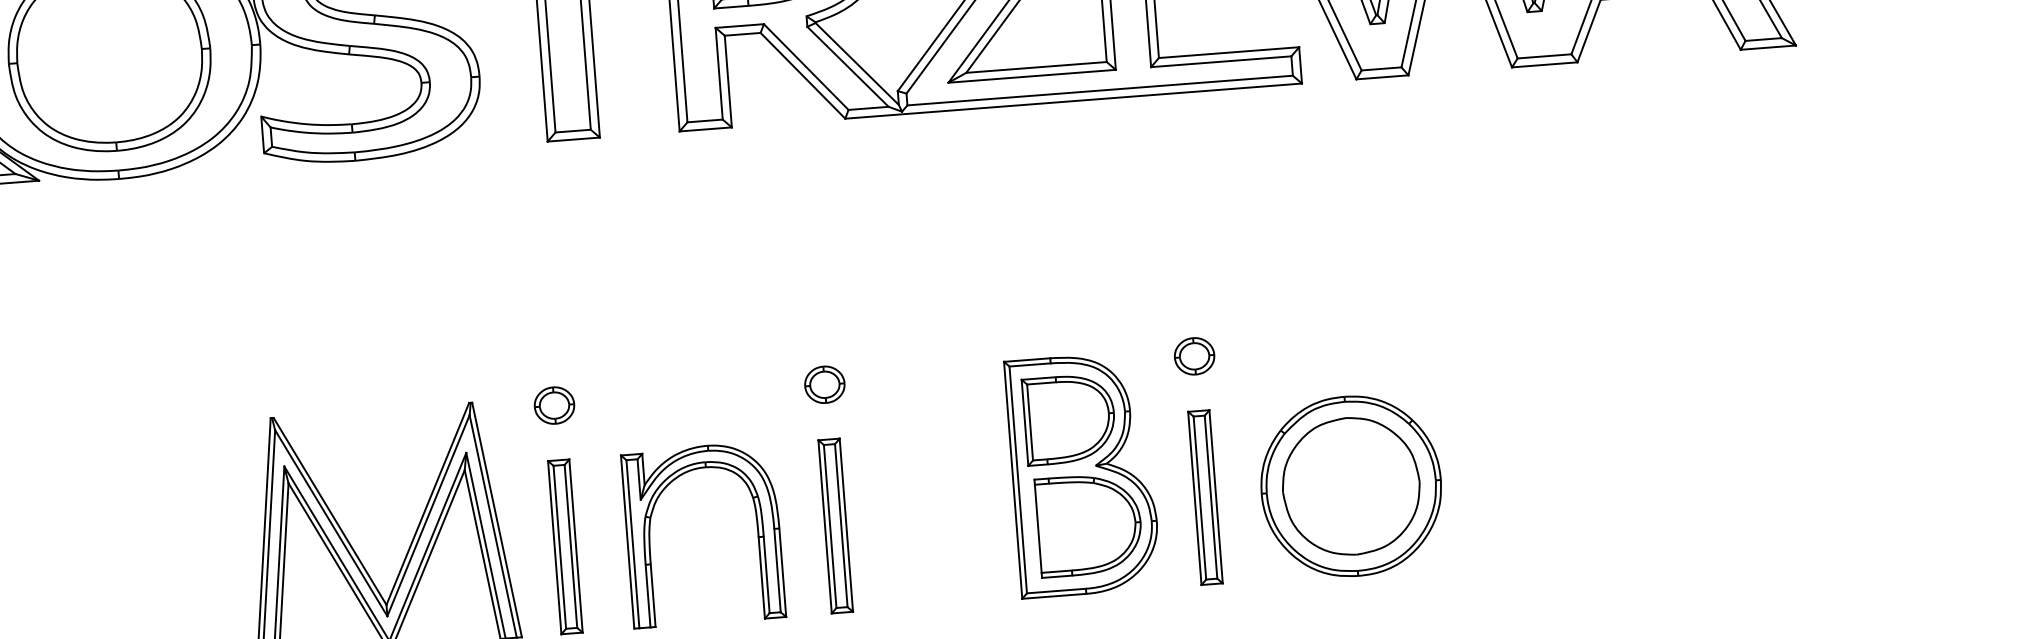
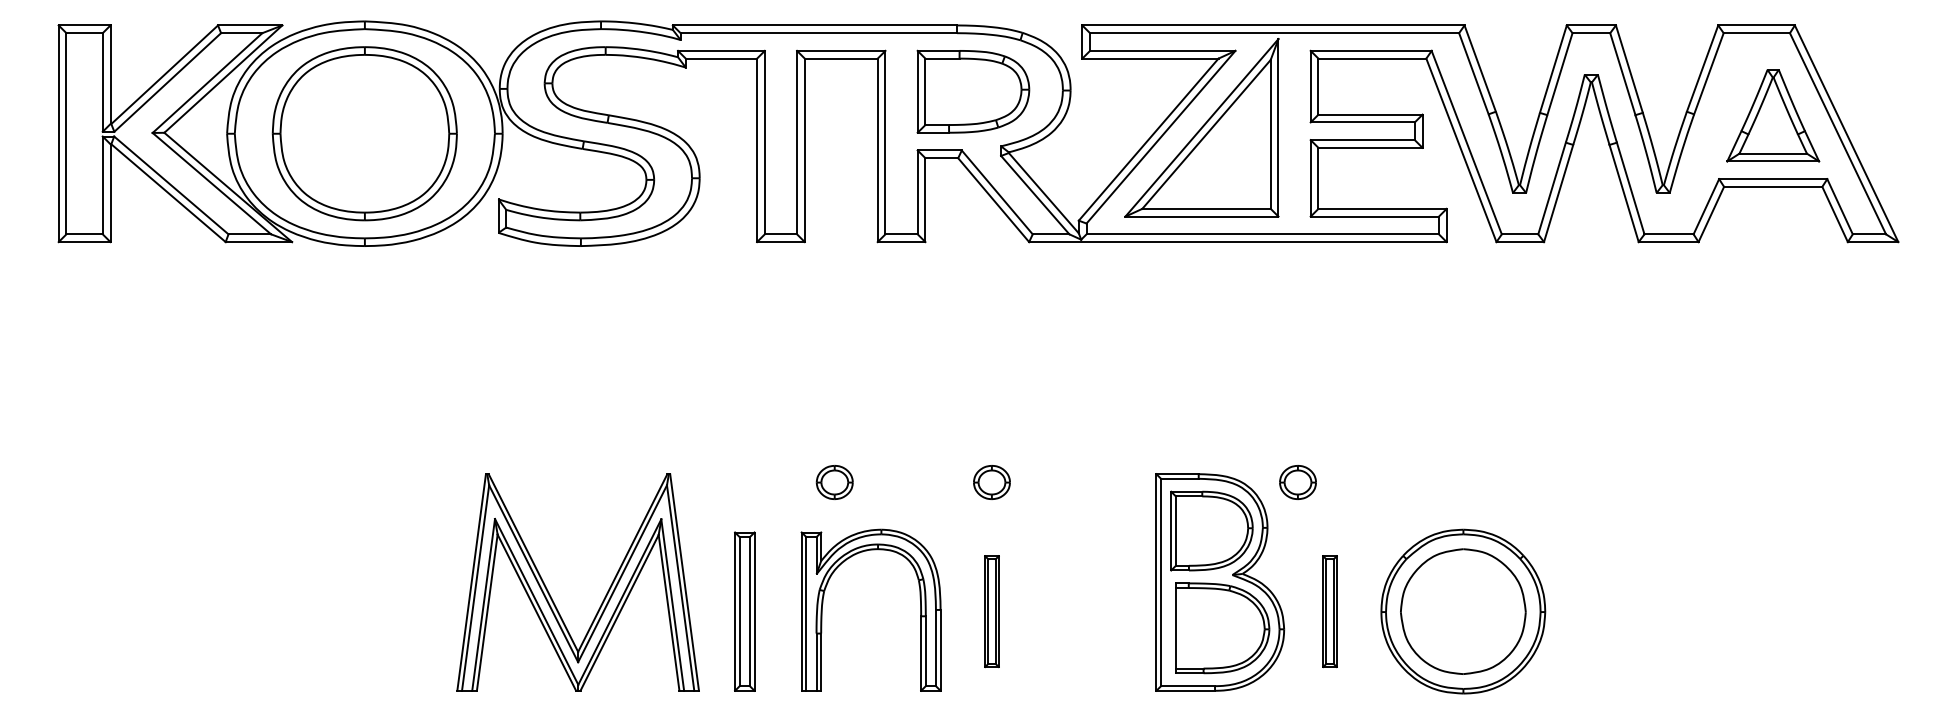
part: (1194, 356) -> (1297, 482), moved
part: (554, 405) -> (834, 482), moved
part: (1204, 497) -> (1329, 611), size x0.7
part: (835, 525) -> (991, 611), size x0.7

